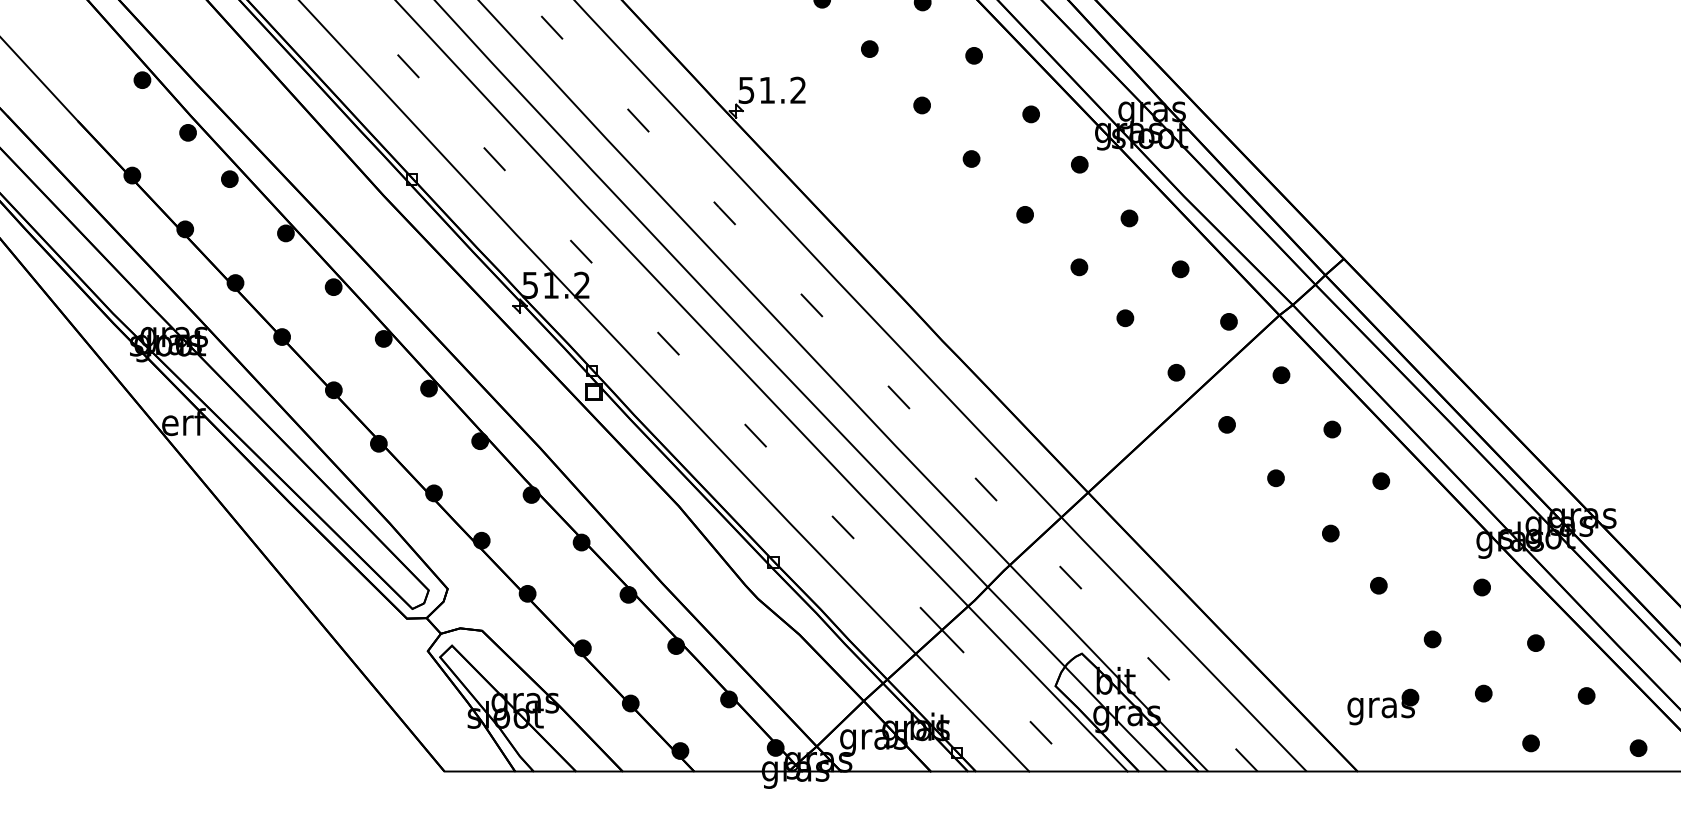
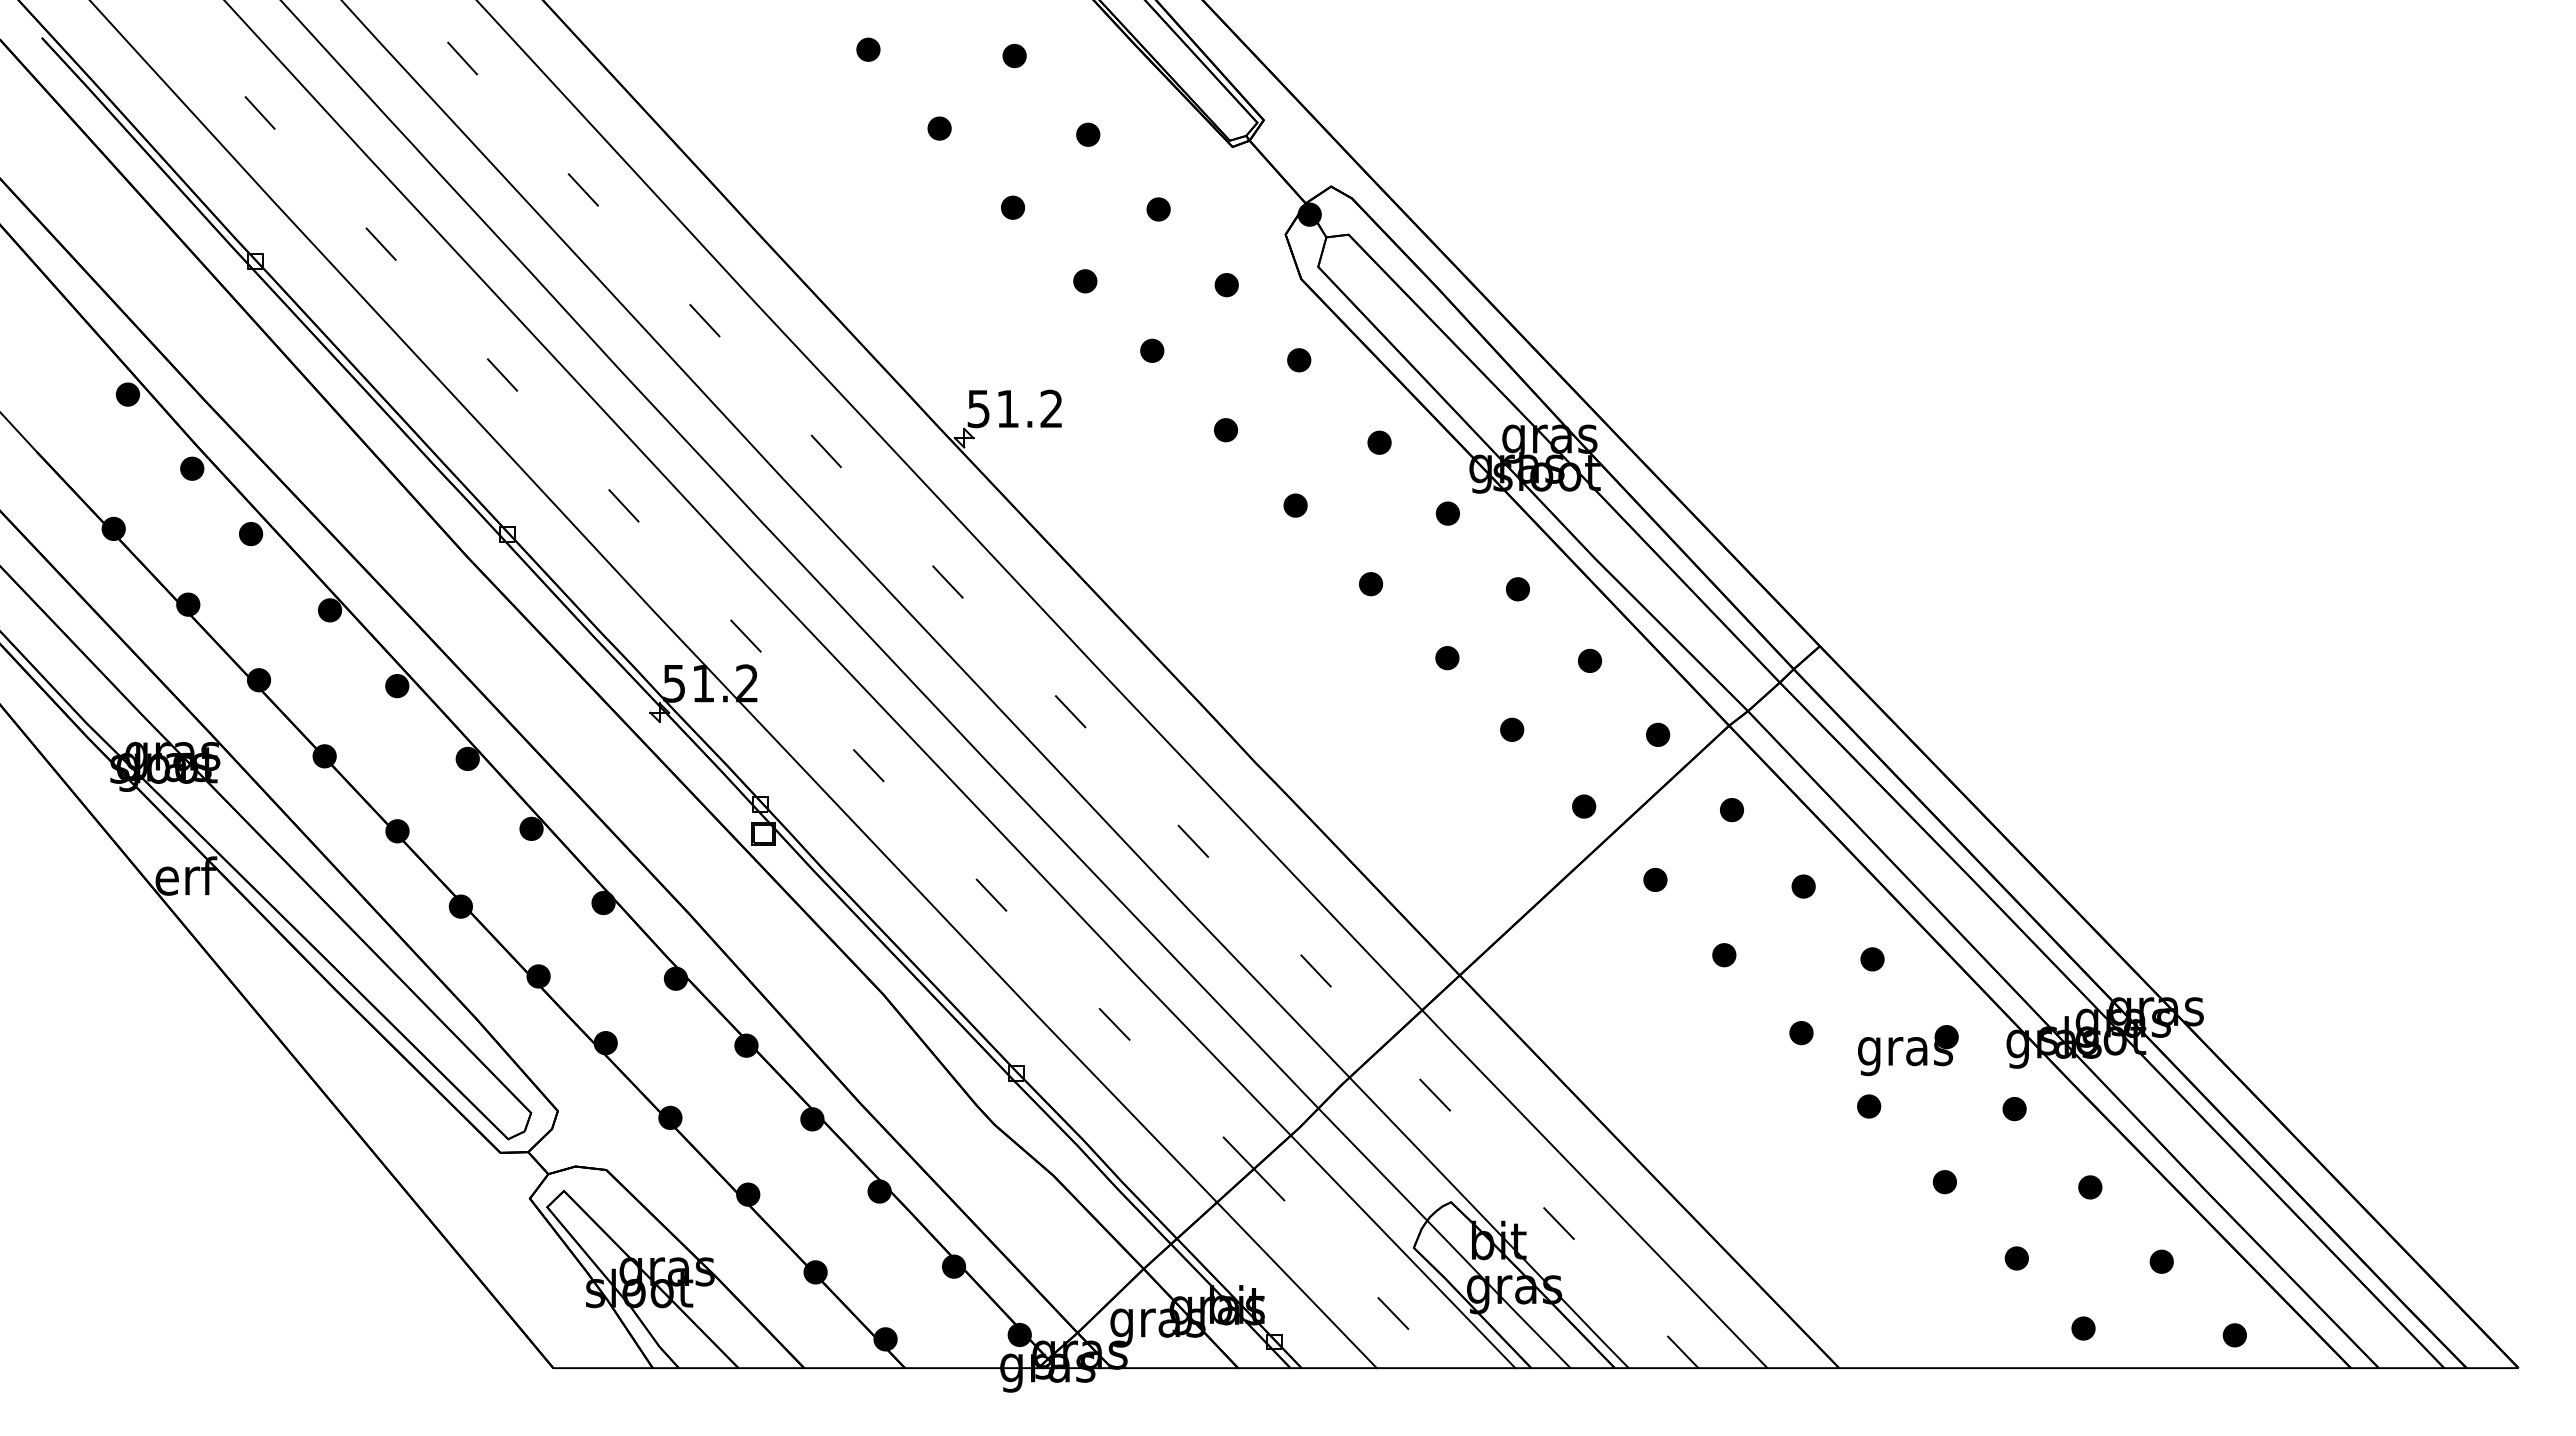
part: (1383, 707) -> (1908, 1050), moved

